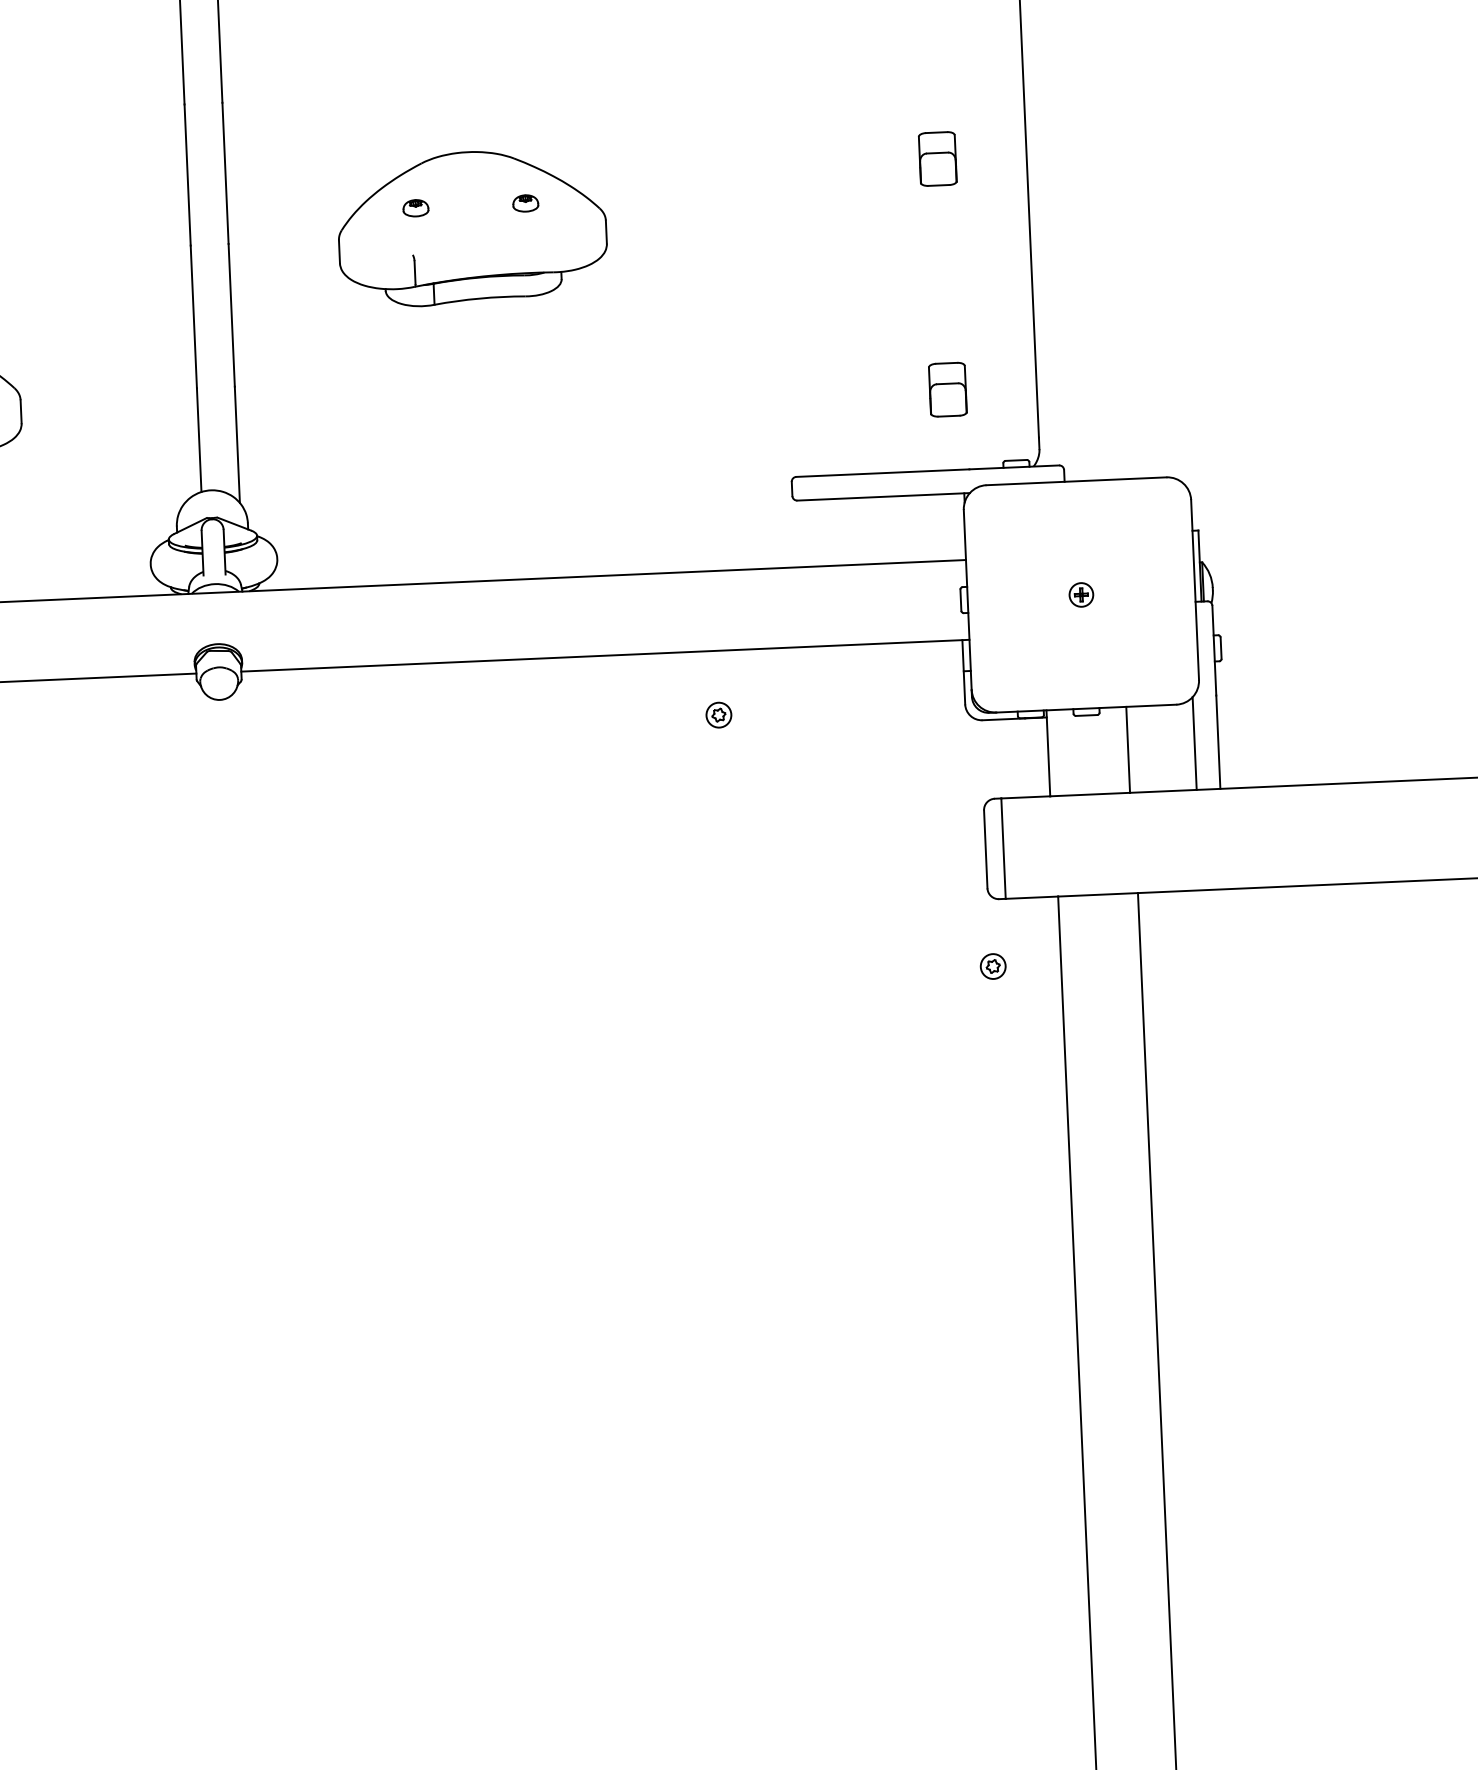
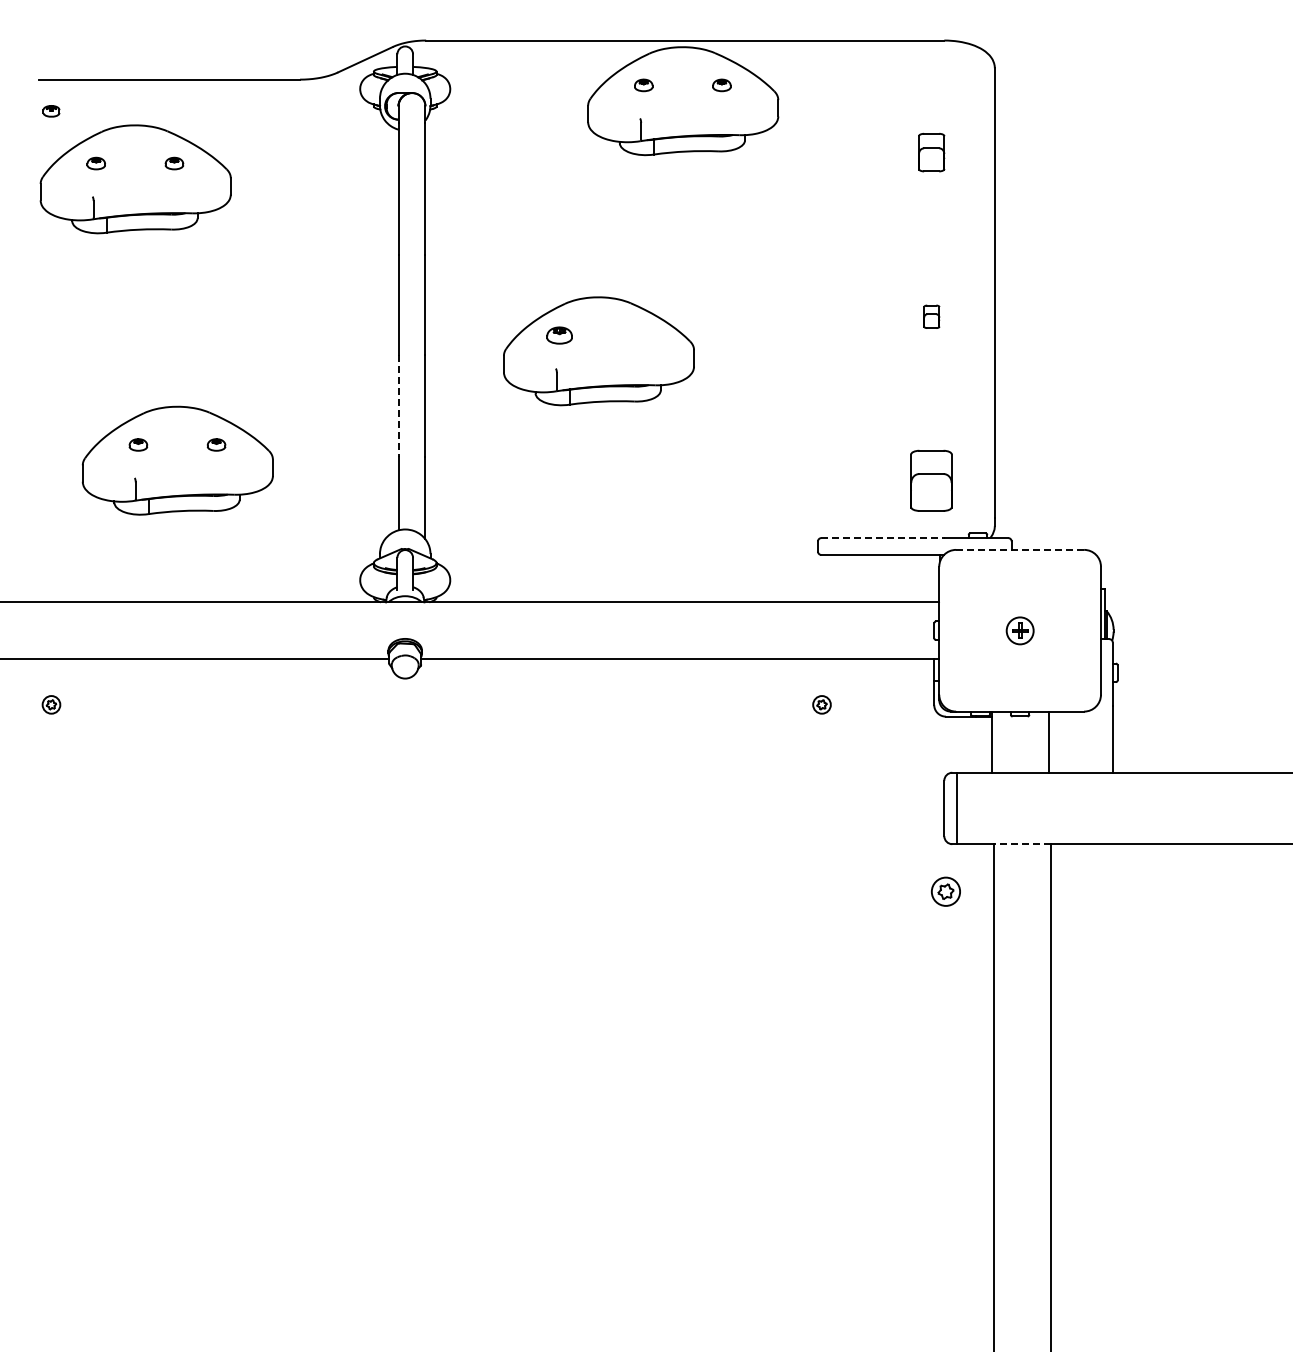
part: (937, 158) -> (931, 316), size x0.6
part: (525, 203) -> (637, 335), removed
part: (415, 208) -> (559, 335), size x1.4
line: (193, 316) -> (398, 405), solid -> dashed
part: (947, 389) -> (931, 480), size x1.6
line: (882, 473) -> (882, 538), solid -> dashed
line: (1075, 480) -> (1019, 549), solid -> dashed
part: (1080, 594) -> (1019, 630), size x1.6
part: (718, 714) -> (821, 704), moved
line: (1194, 743) -> (1095, 739), removed
line: (1097, 895) -> (1022, 844), solid -> dashed
part: (992, 966) -> (945, 891), size x1.6

